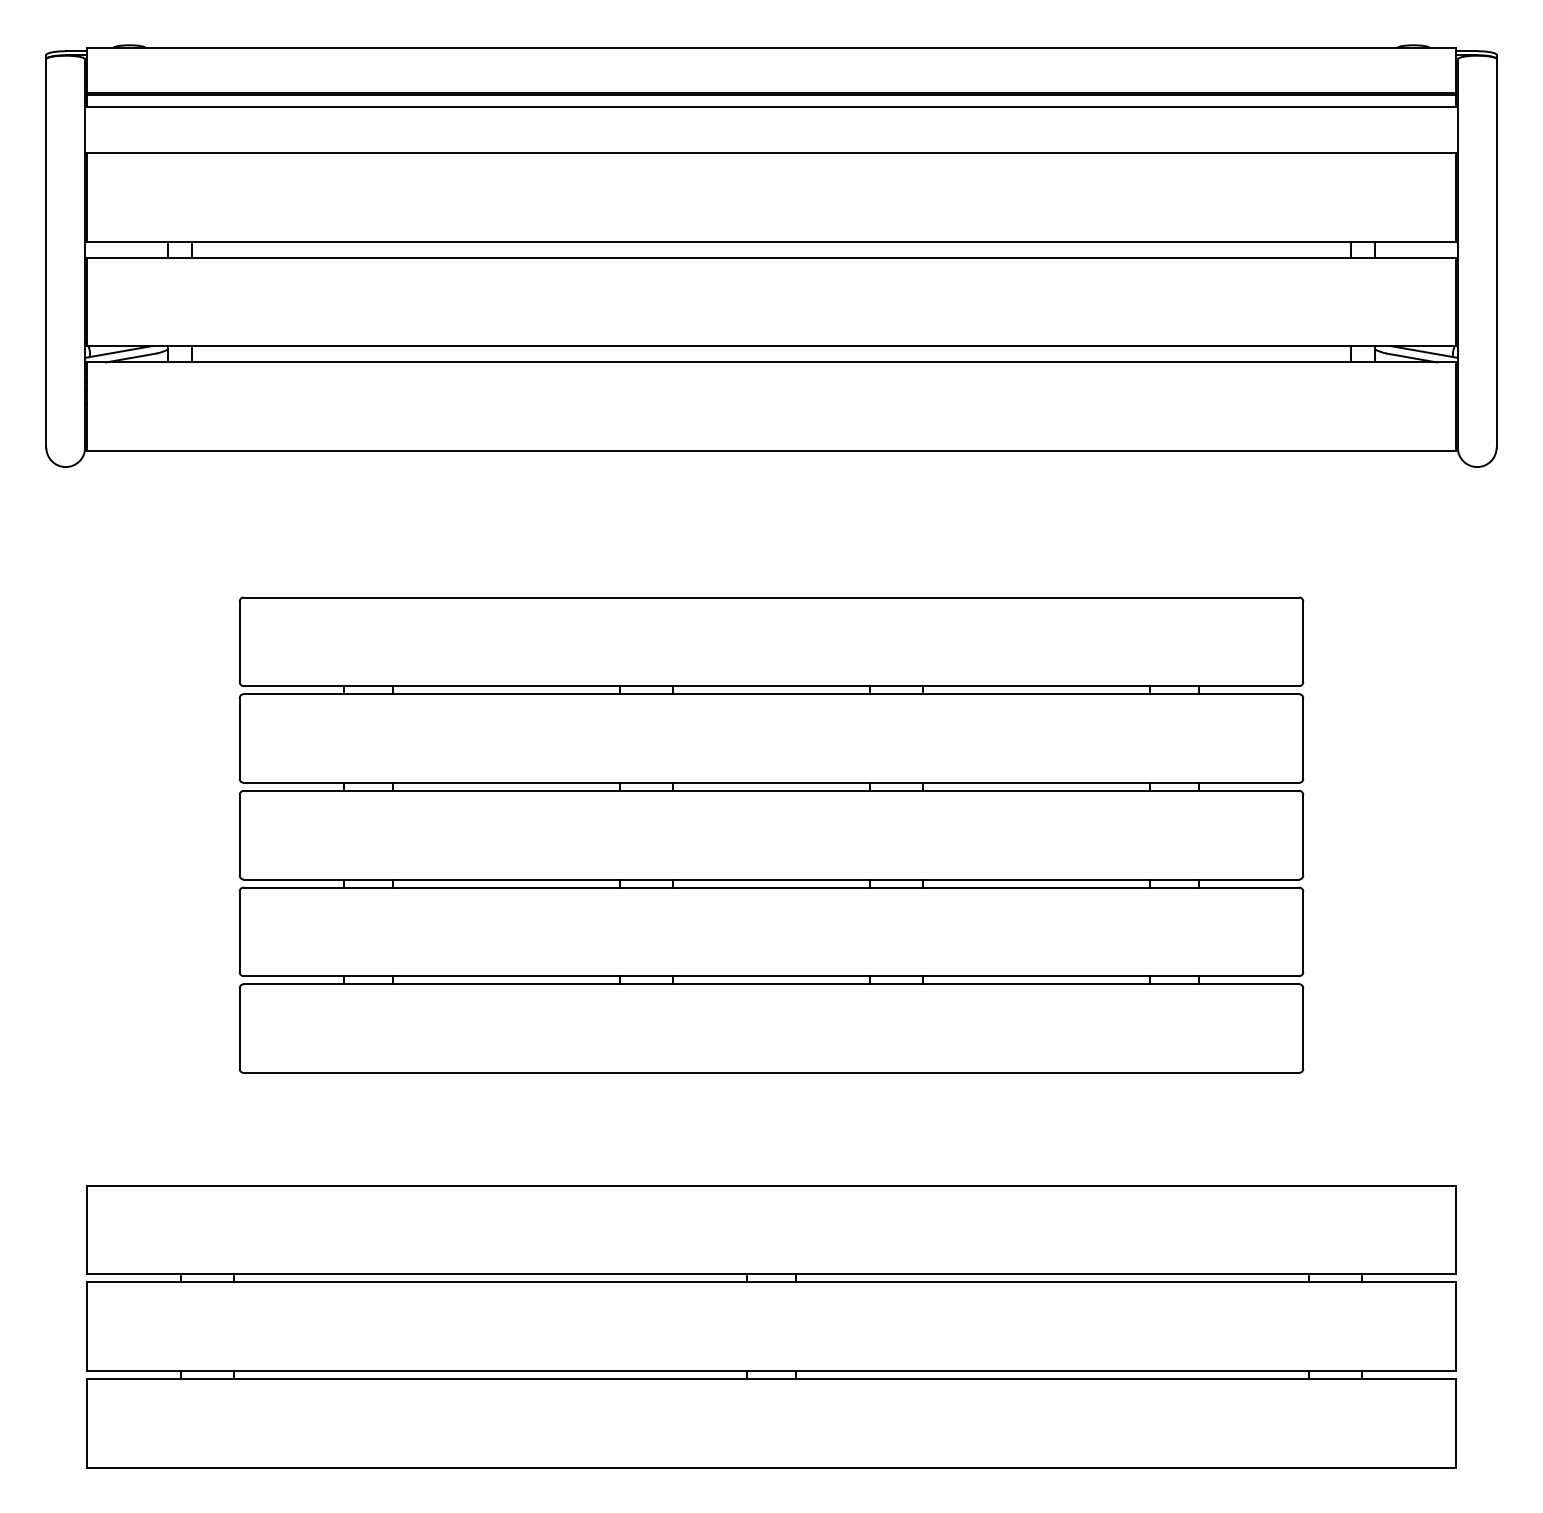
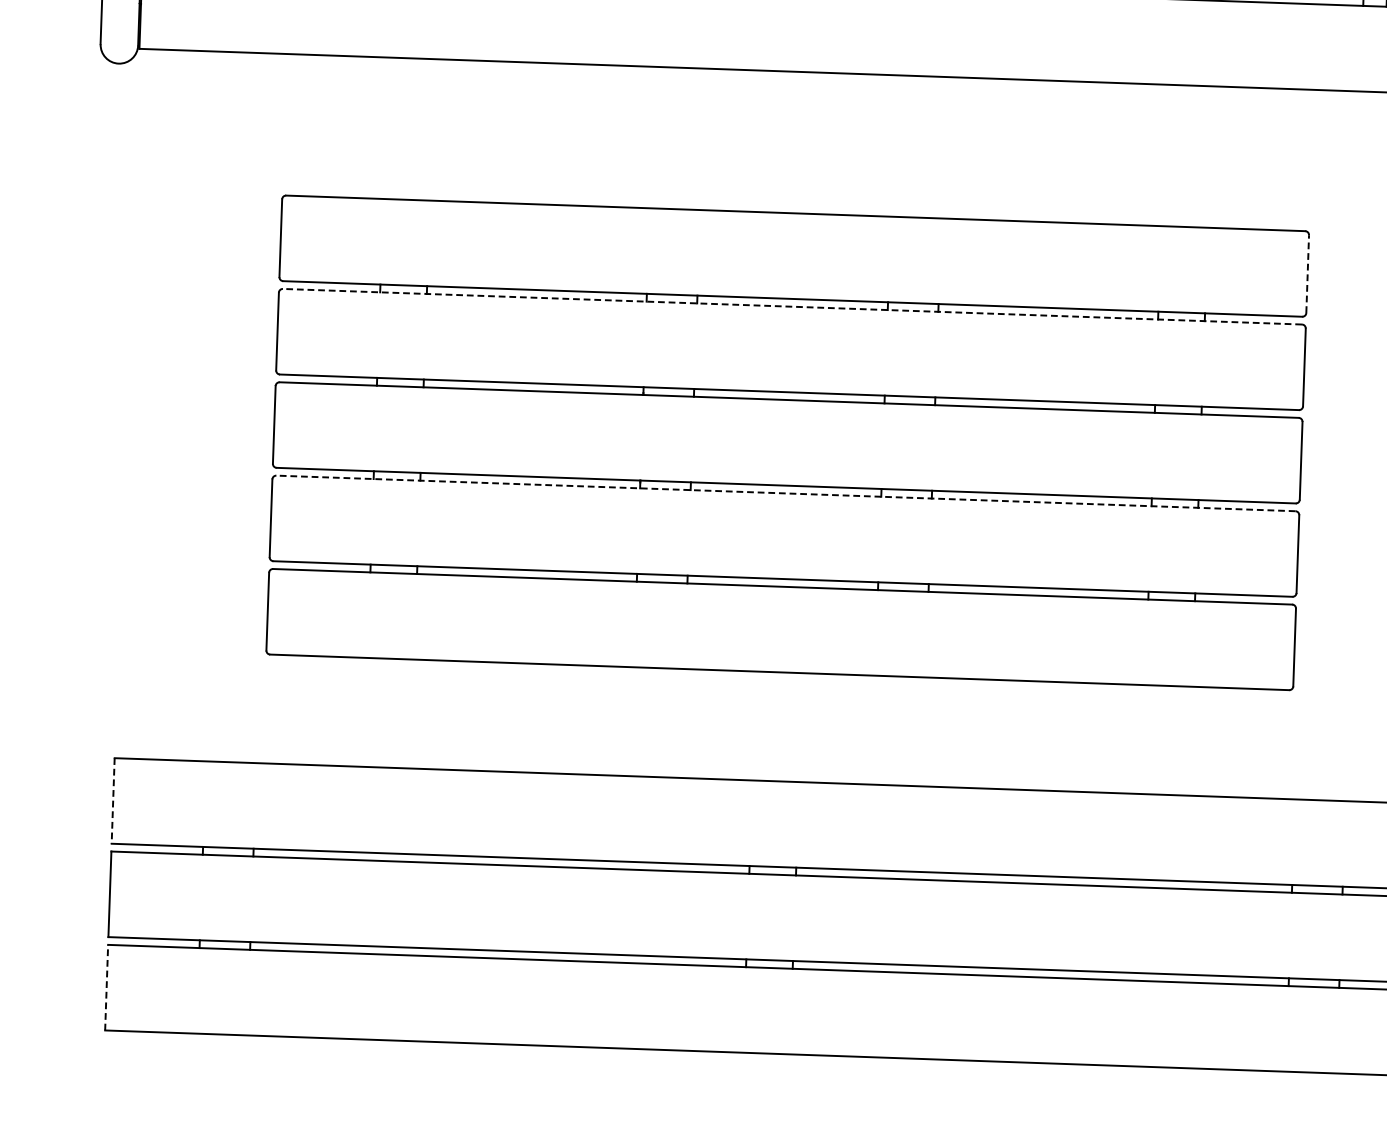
line: (1303, 641) -> (1307, 273), solid -> dashed
line: (771, 694) -> (792, 307), solid -> dashed
line: (771, 887) -> (785, 493), solid -> dashed
line: (86, 1230) -> (113, 801), solid -> dashed
line: (86, 1422) -> (106, 986), solid -> dashed

